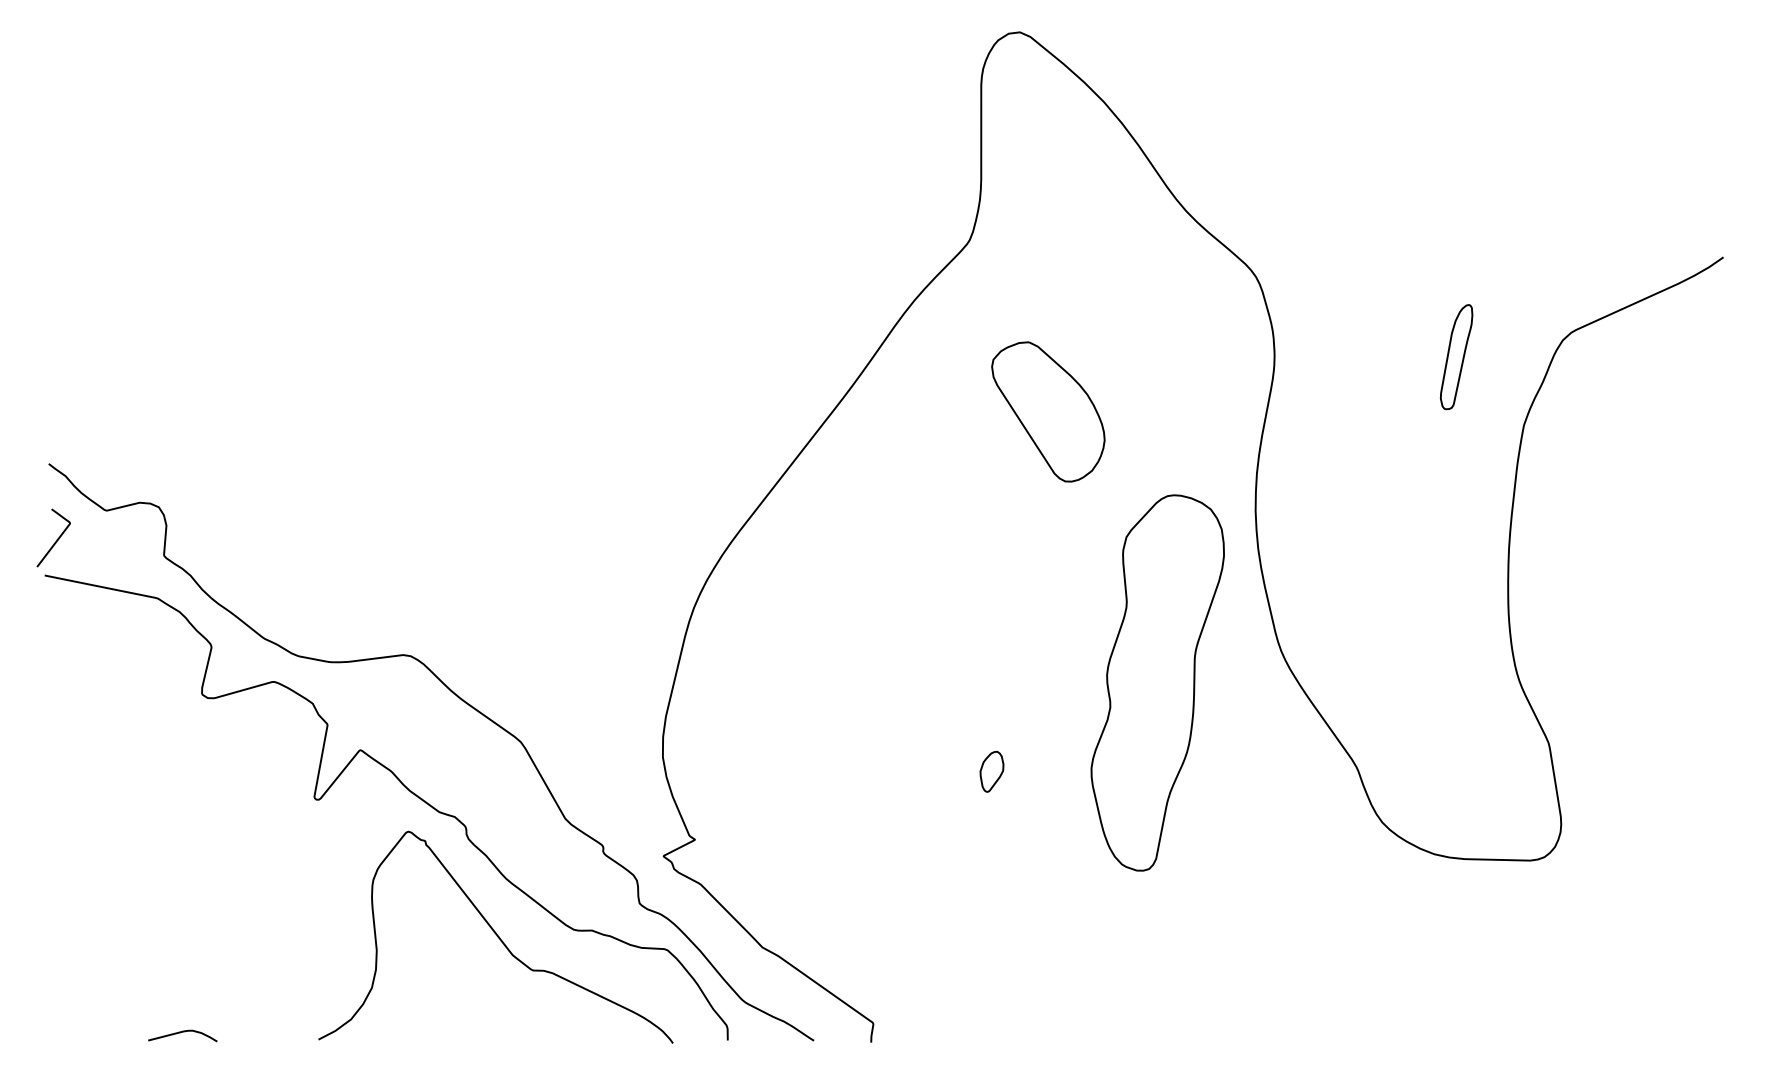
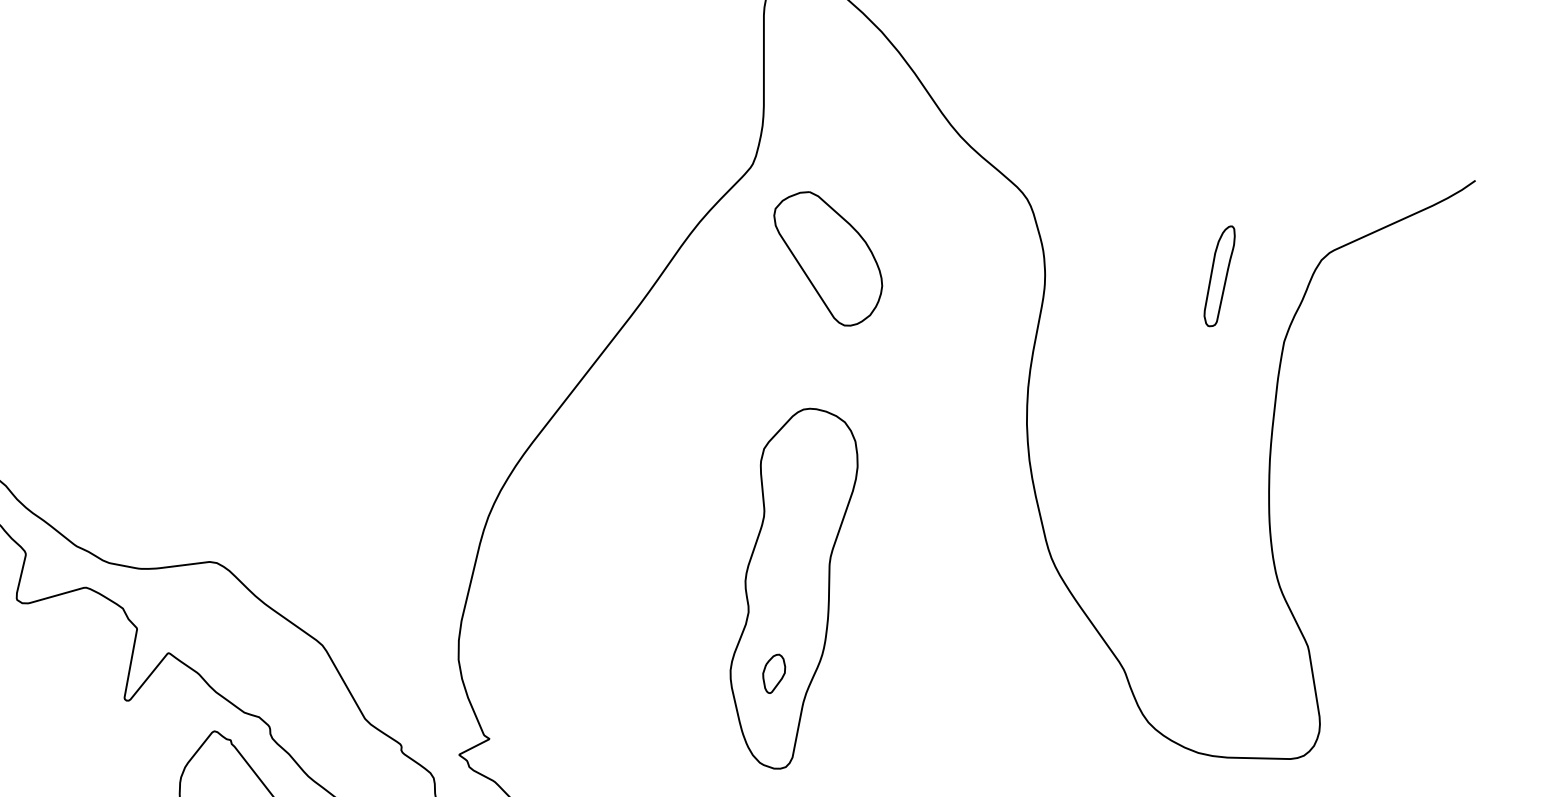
part: (1048, 411) -> (828, 258), moved
part: (1157, 682) -> (793, 588), moved

